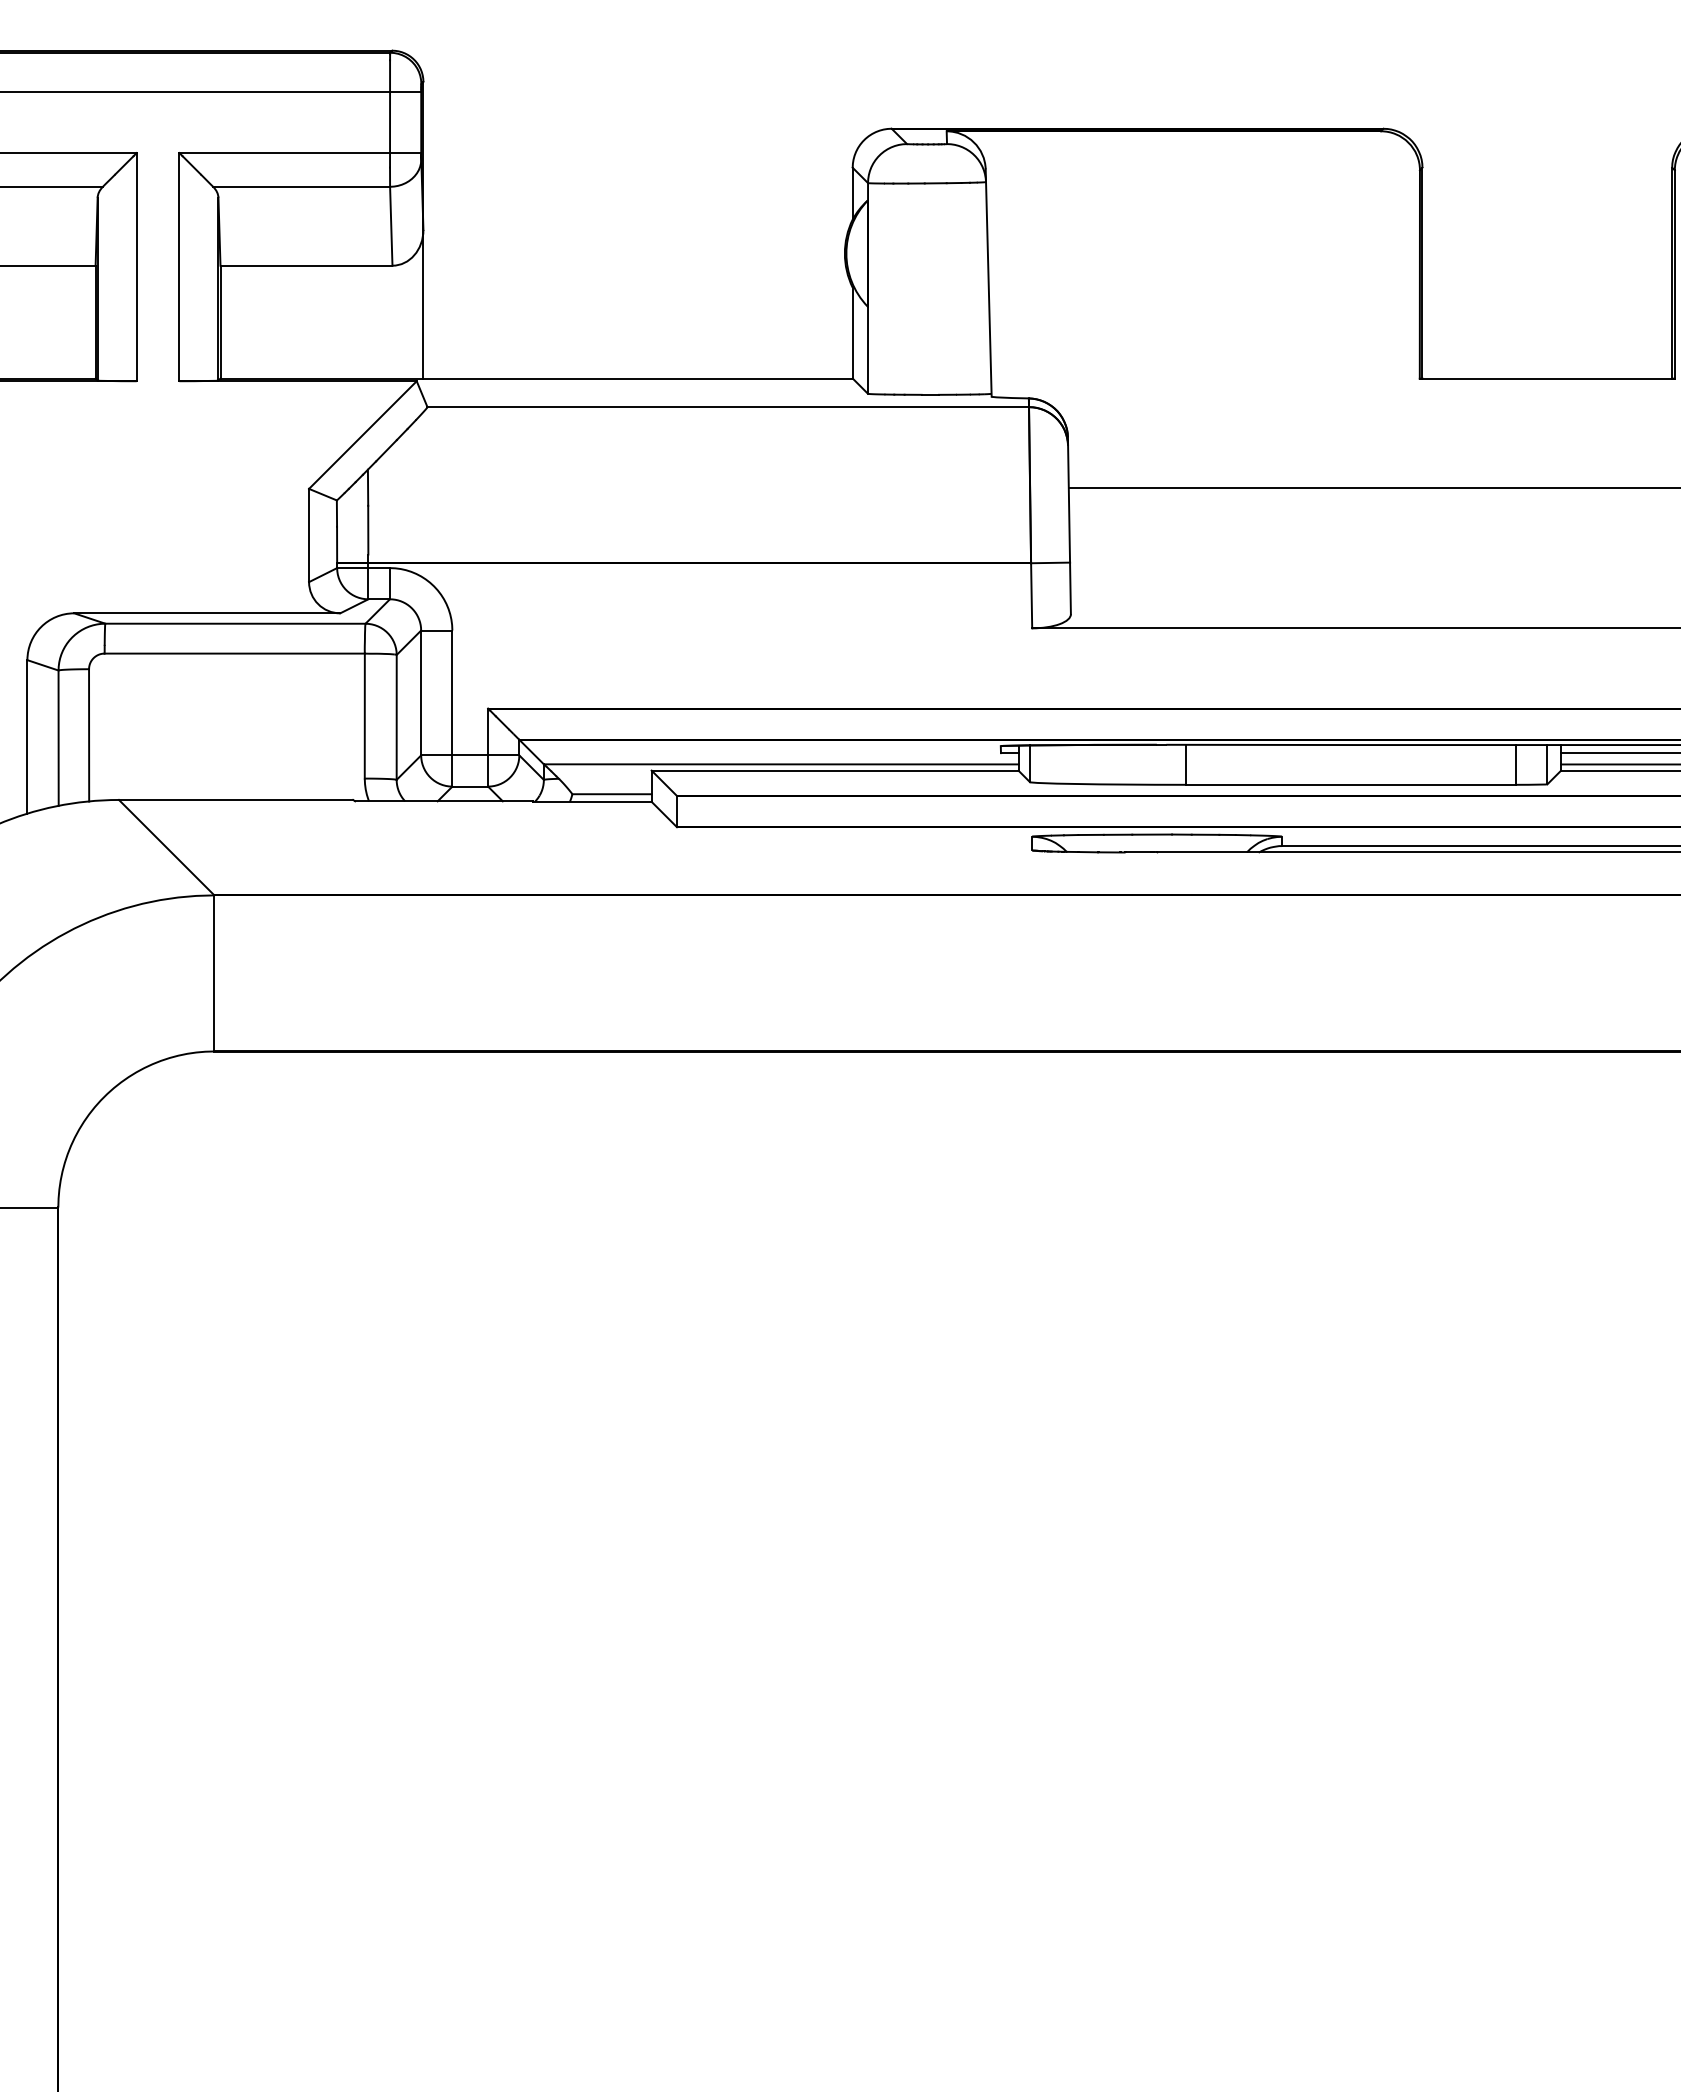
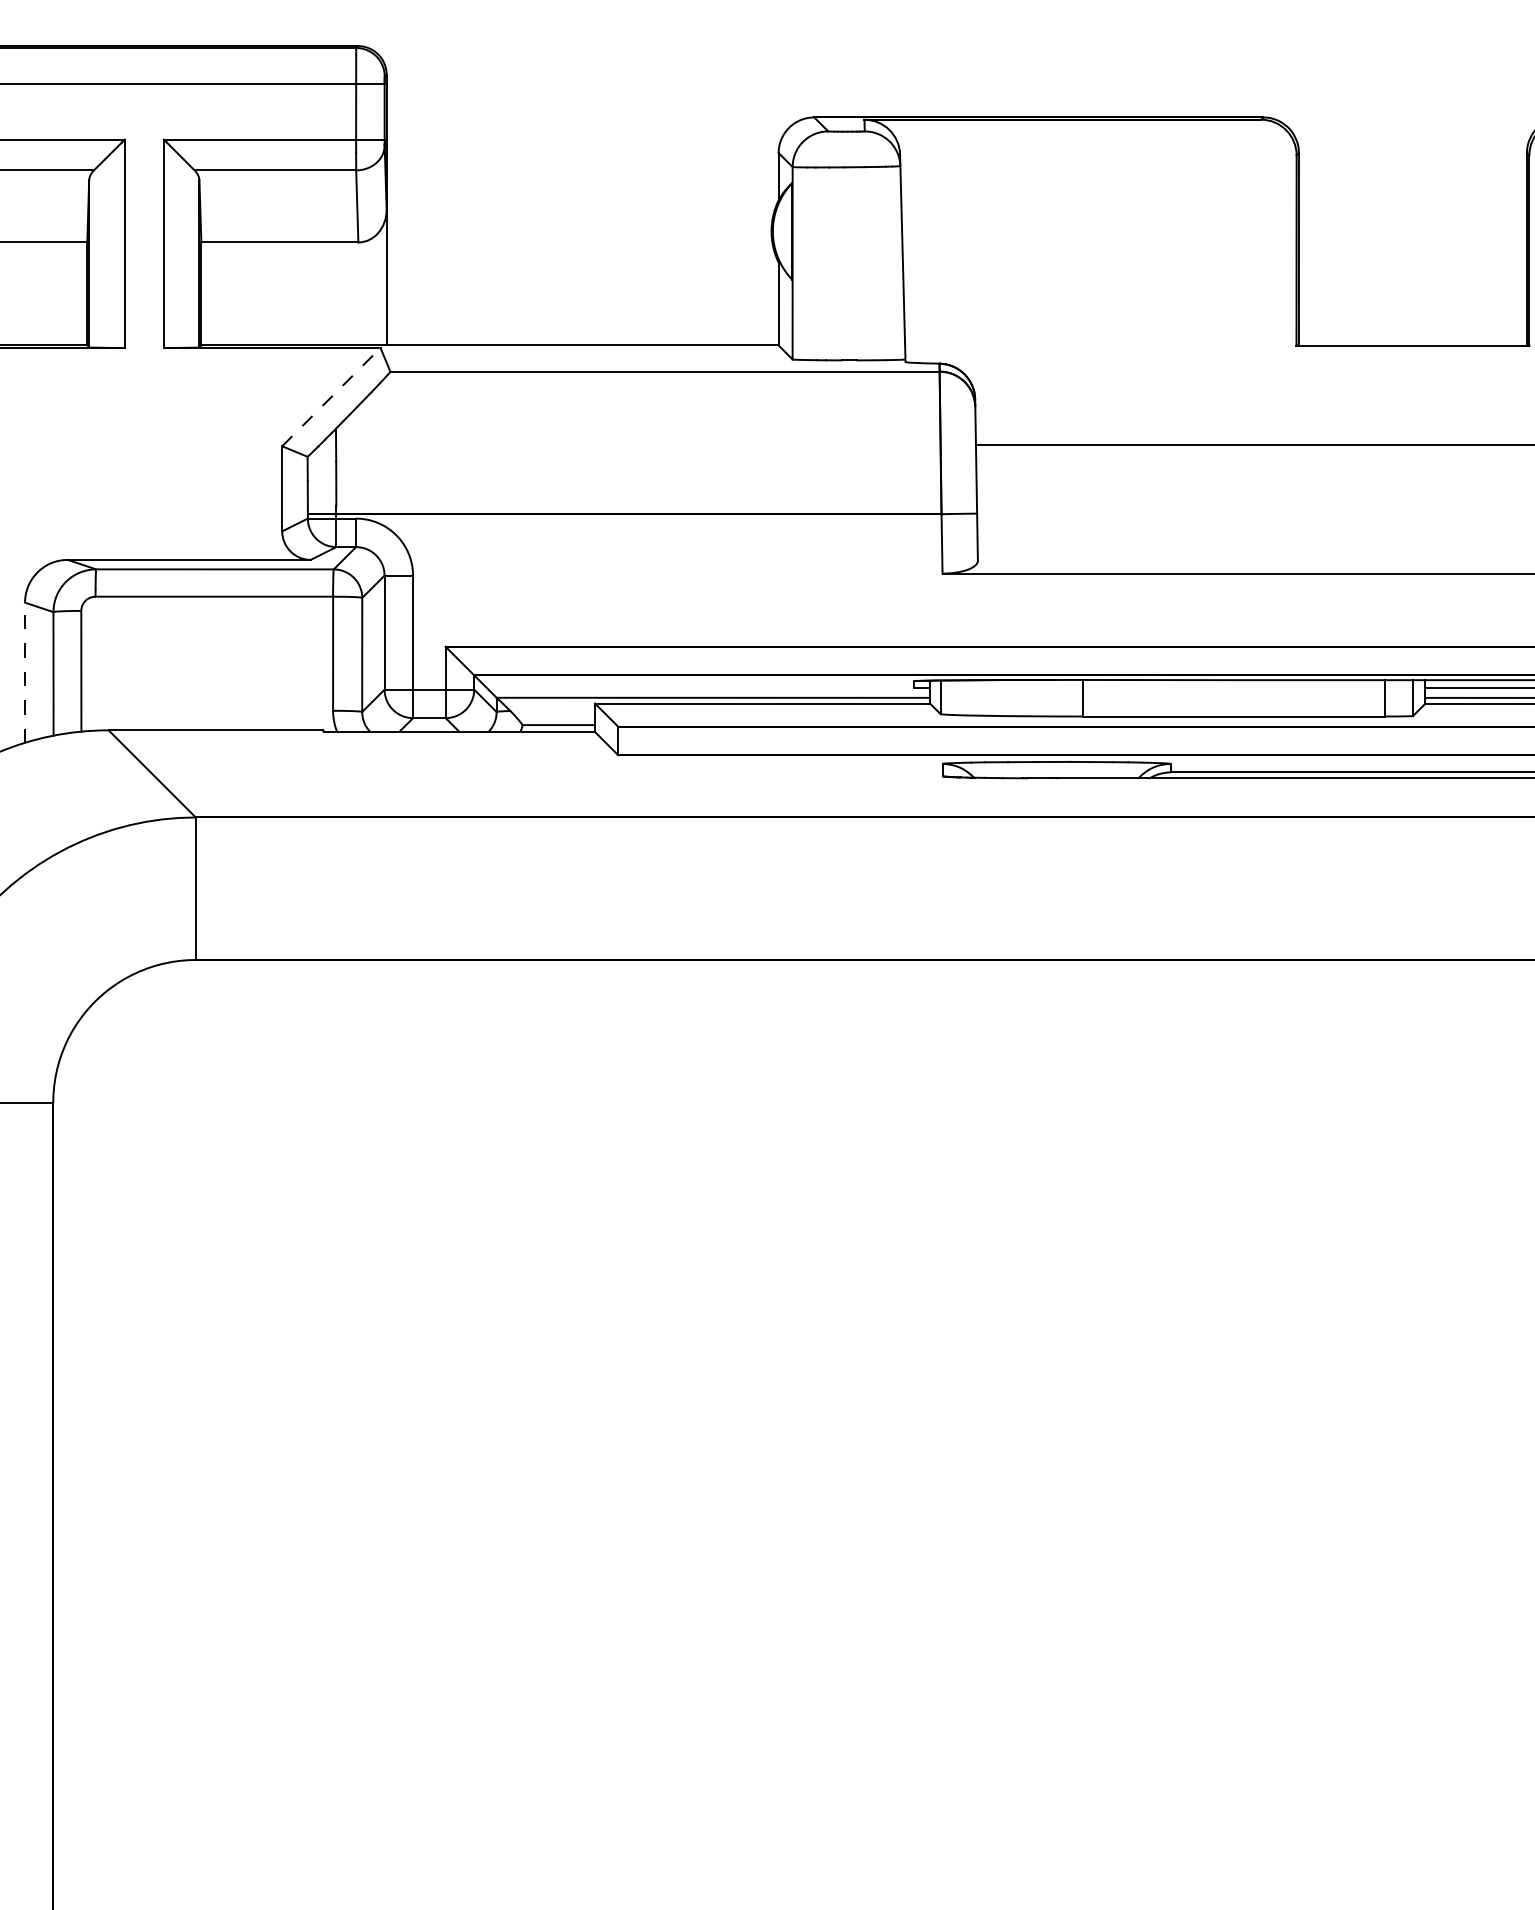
line: (363, 435) -> (331, 397), solid -> dashed
line: (27, 736) -> (25, 672), solid -> dashed

